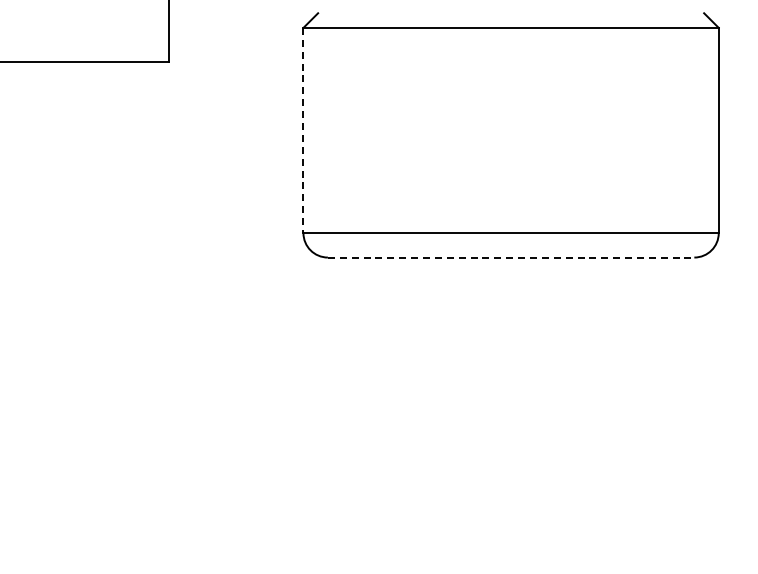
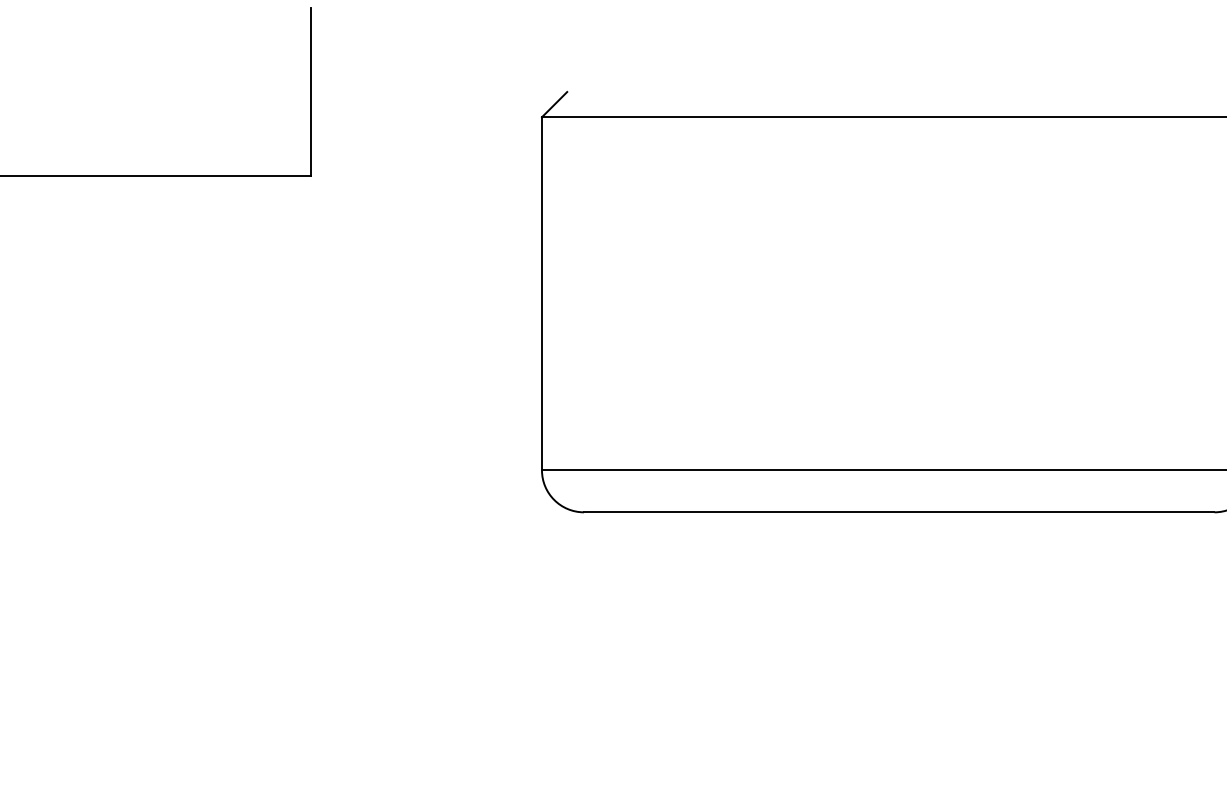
line: (303, 130) -> (542, 293), dashed -> solid
line: (511, 257) -> (899, 512), dashed -> solid

